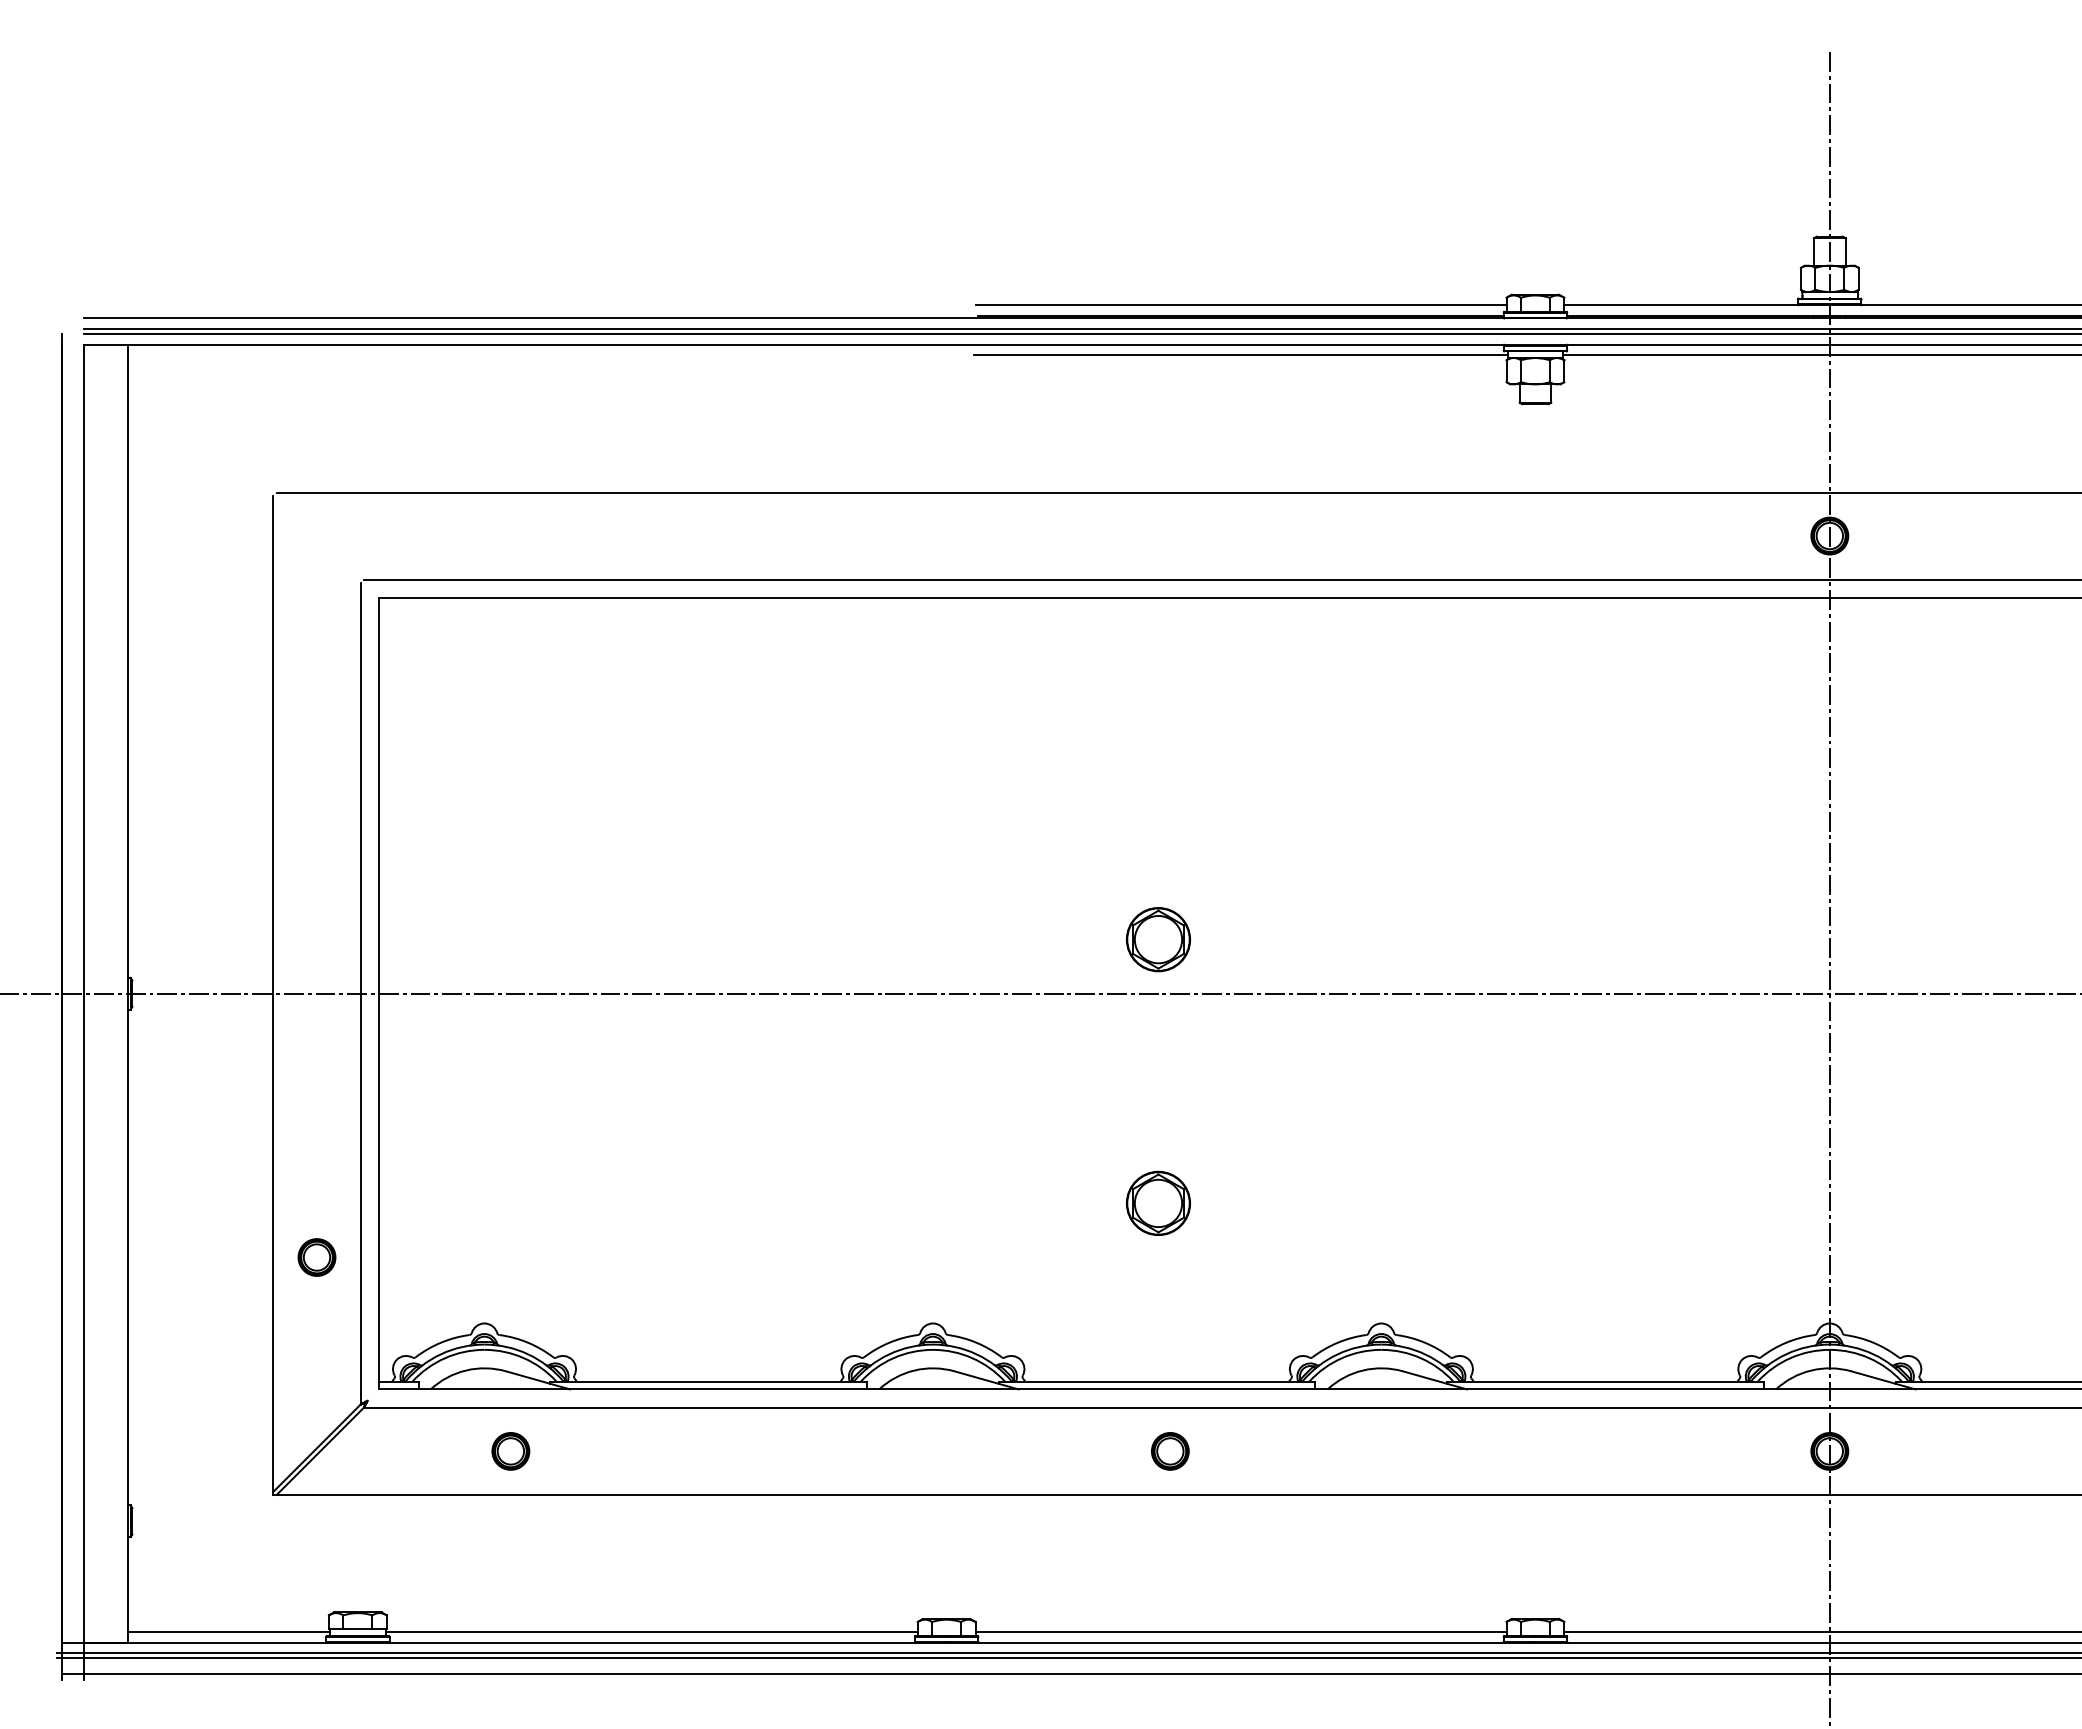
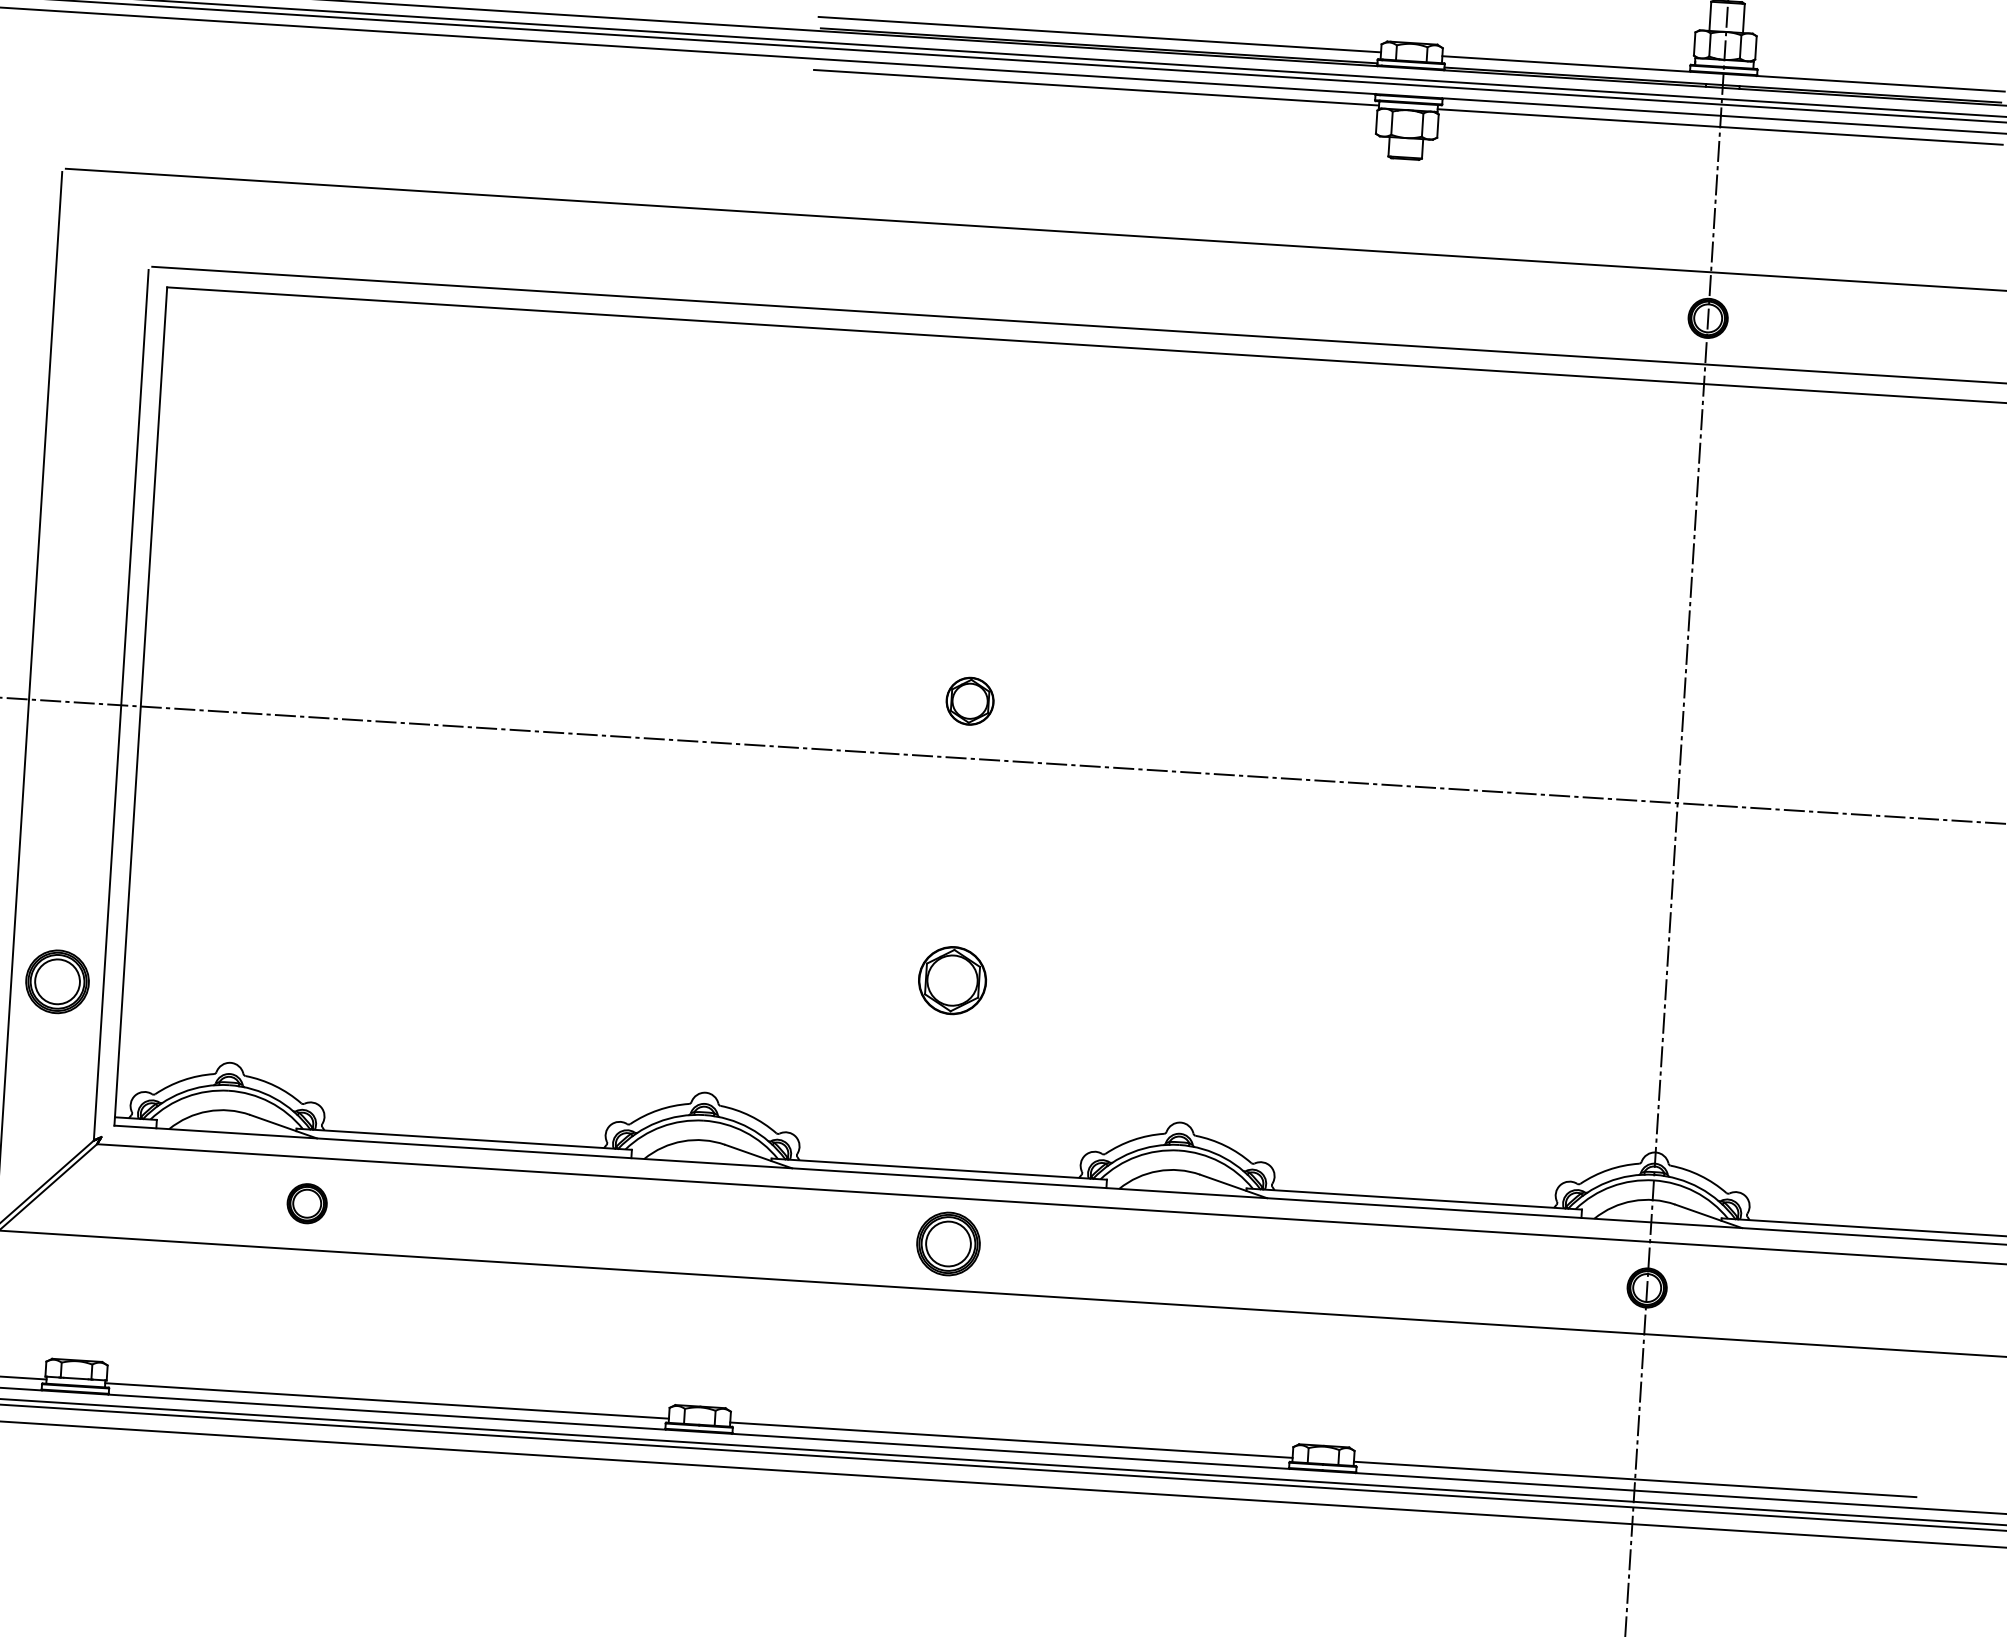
part: (1158, 939) -> (970, 701), size x0.7
part: (316, 1257) -> (57, 981), size x1.6
part: (510, 1451) -> (306, 1203), moved
part: (1170, 1451) -> (948, 1244), size x1.6

